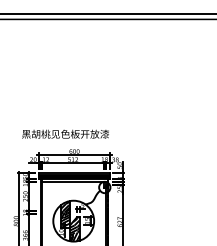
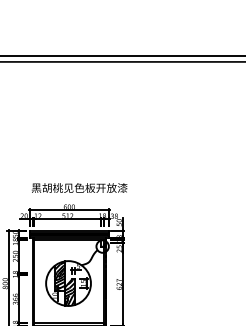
text: (65, 133) -> (79, 187), moved

